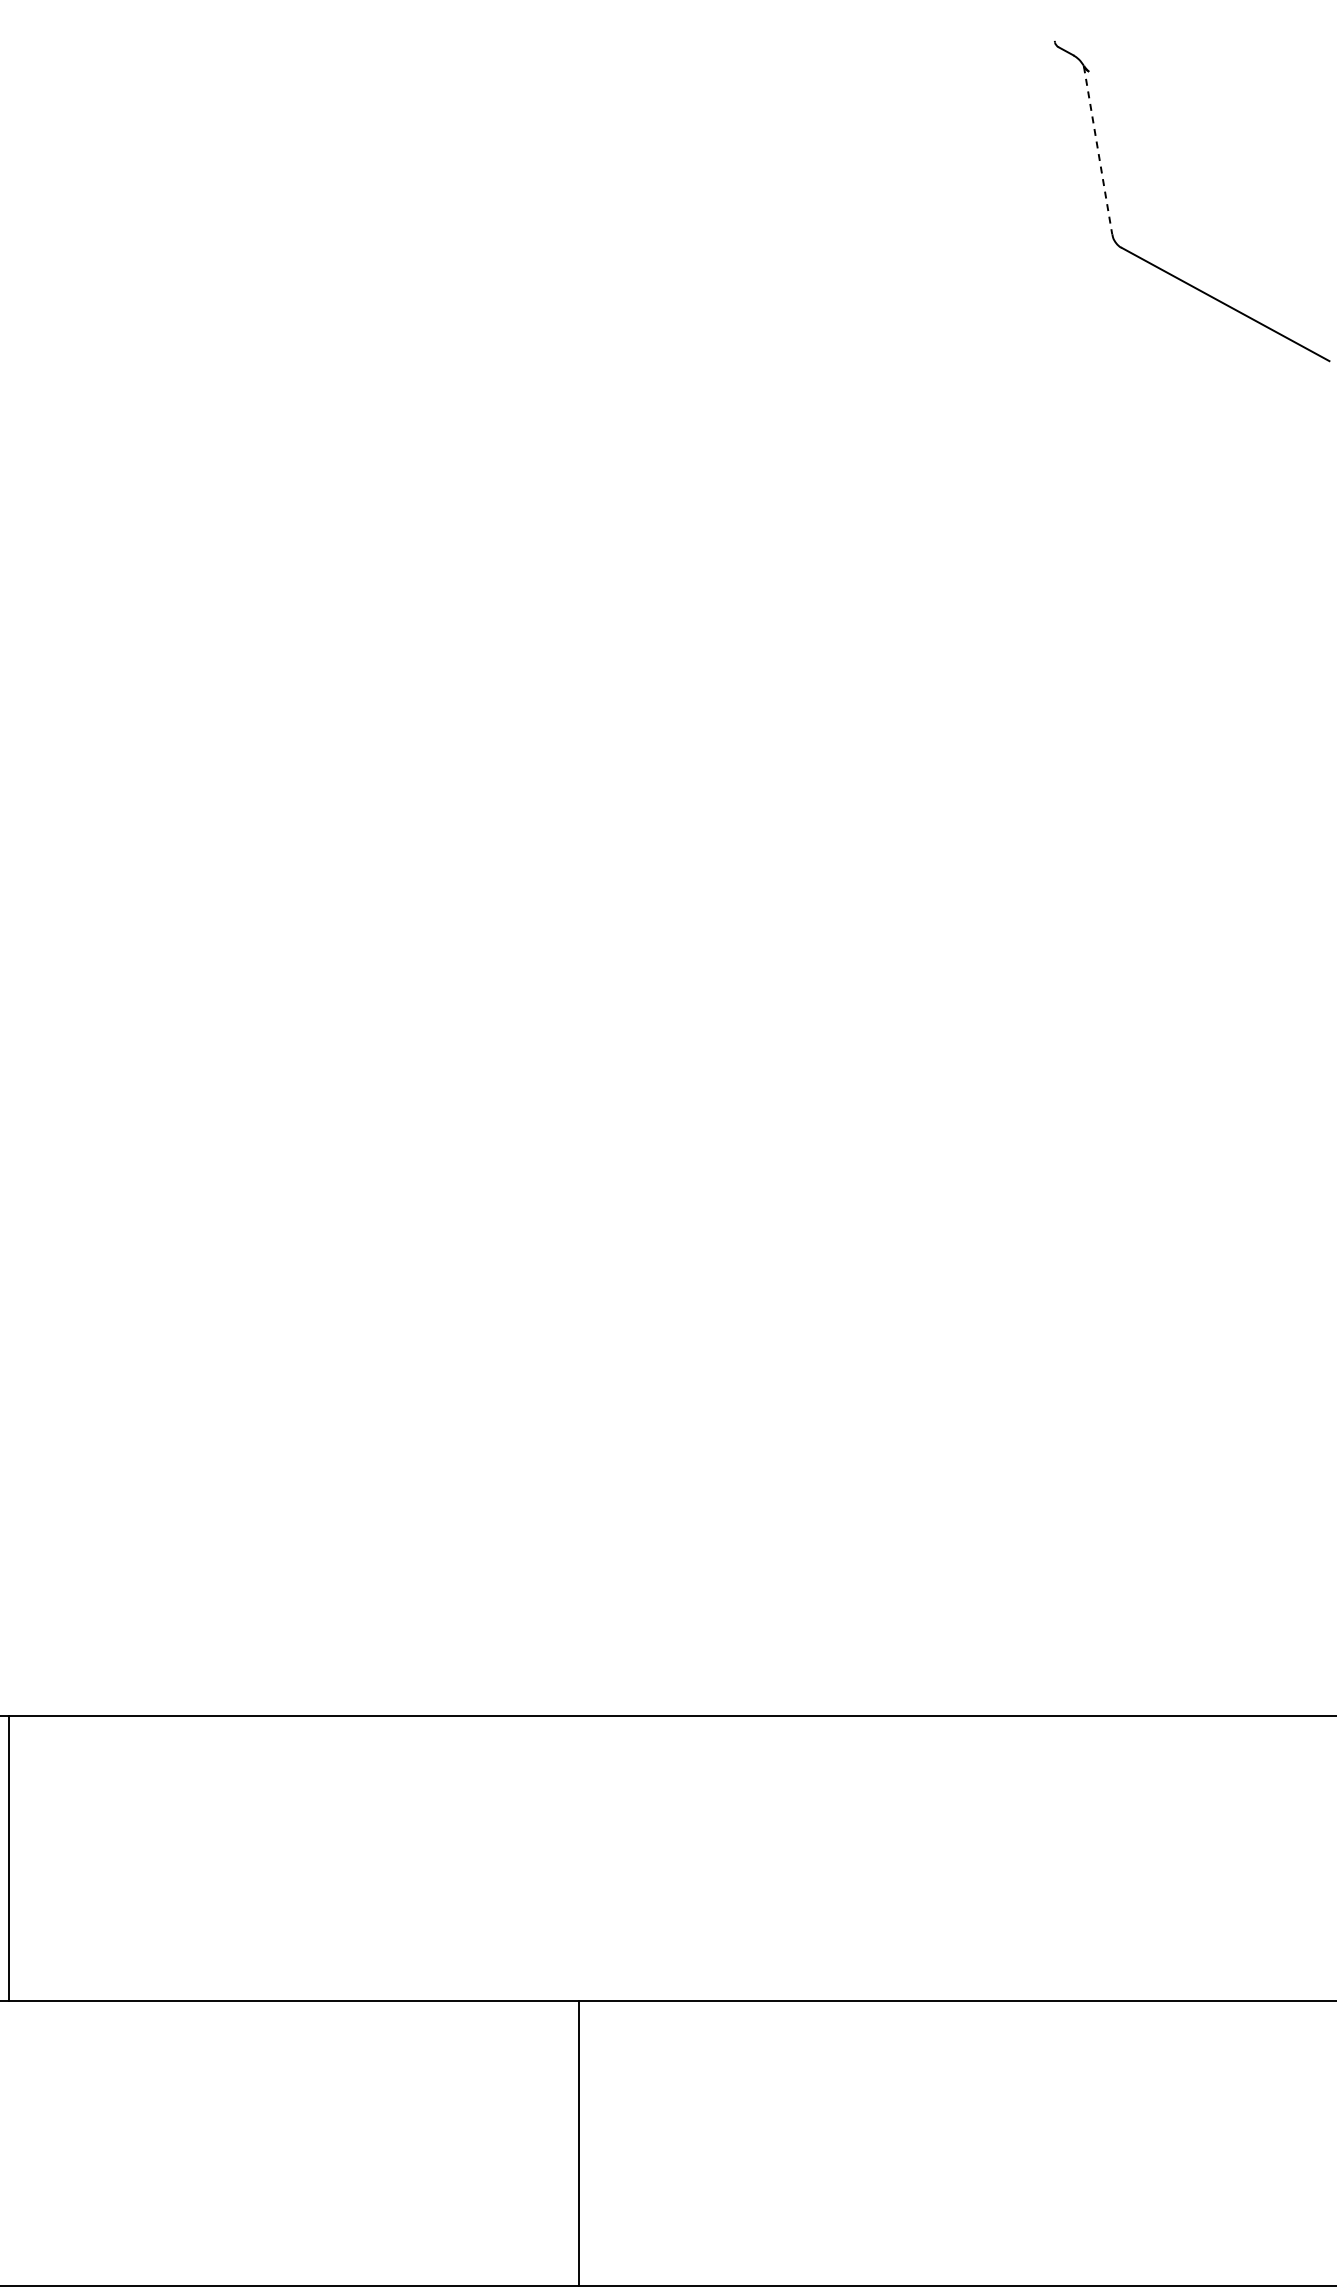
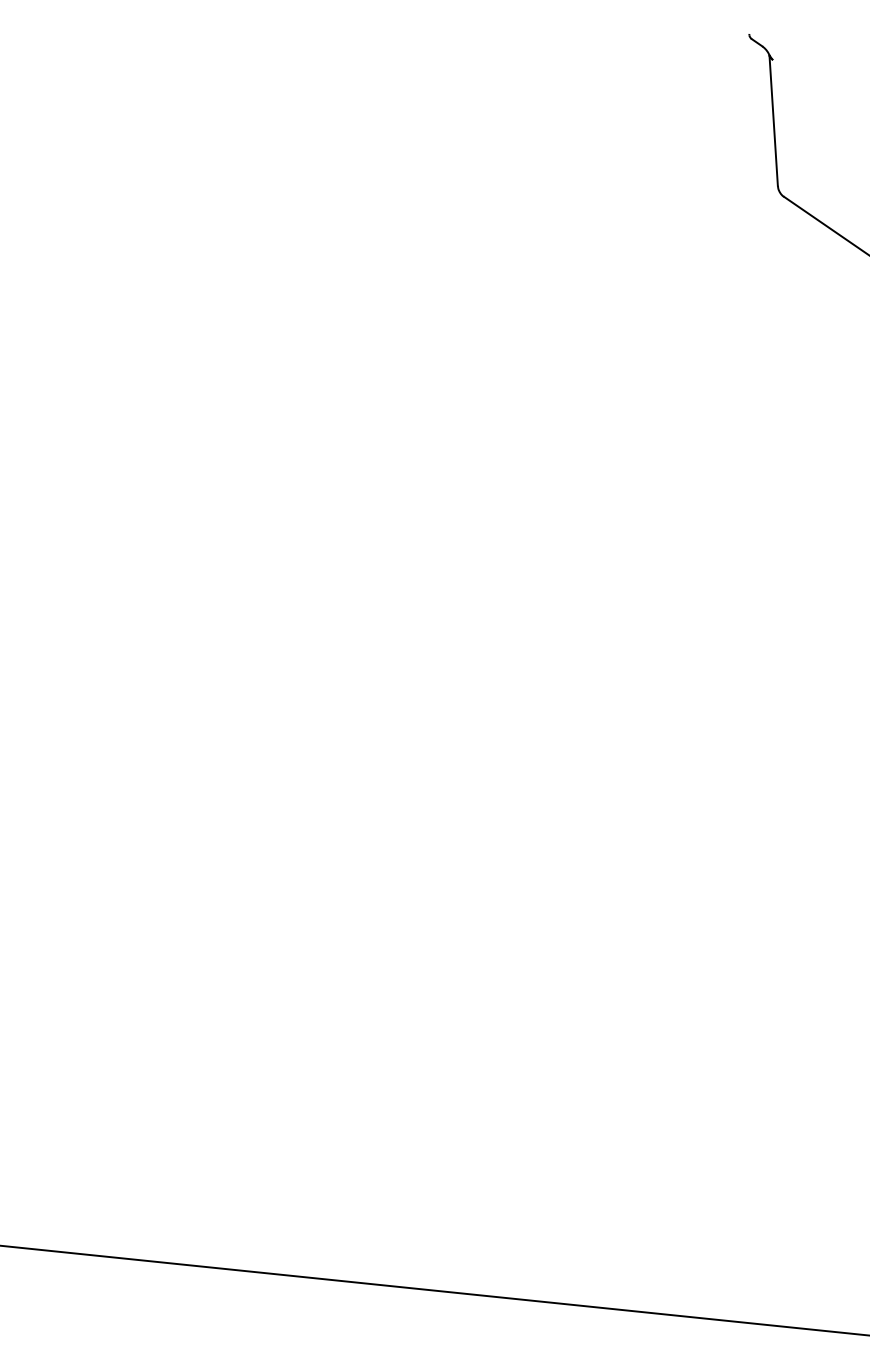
line: (1098, 150) -> (774, 120), dashed -> solid

